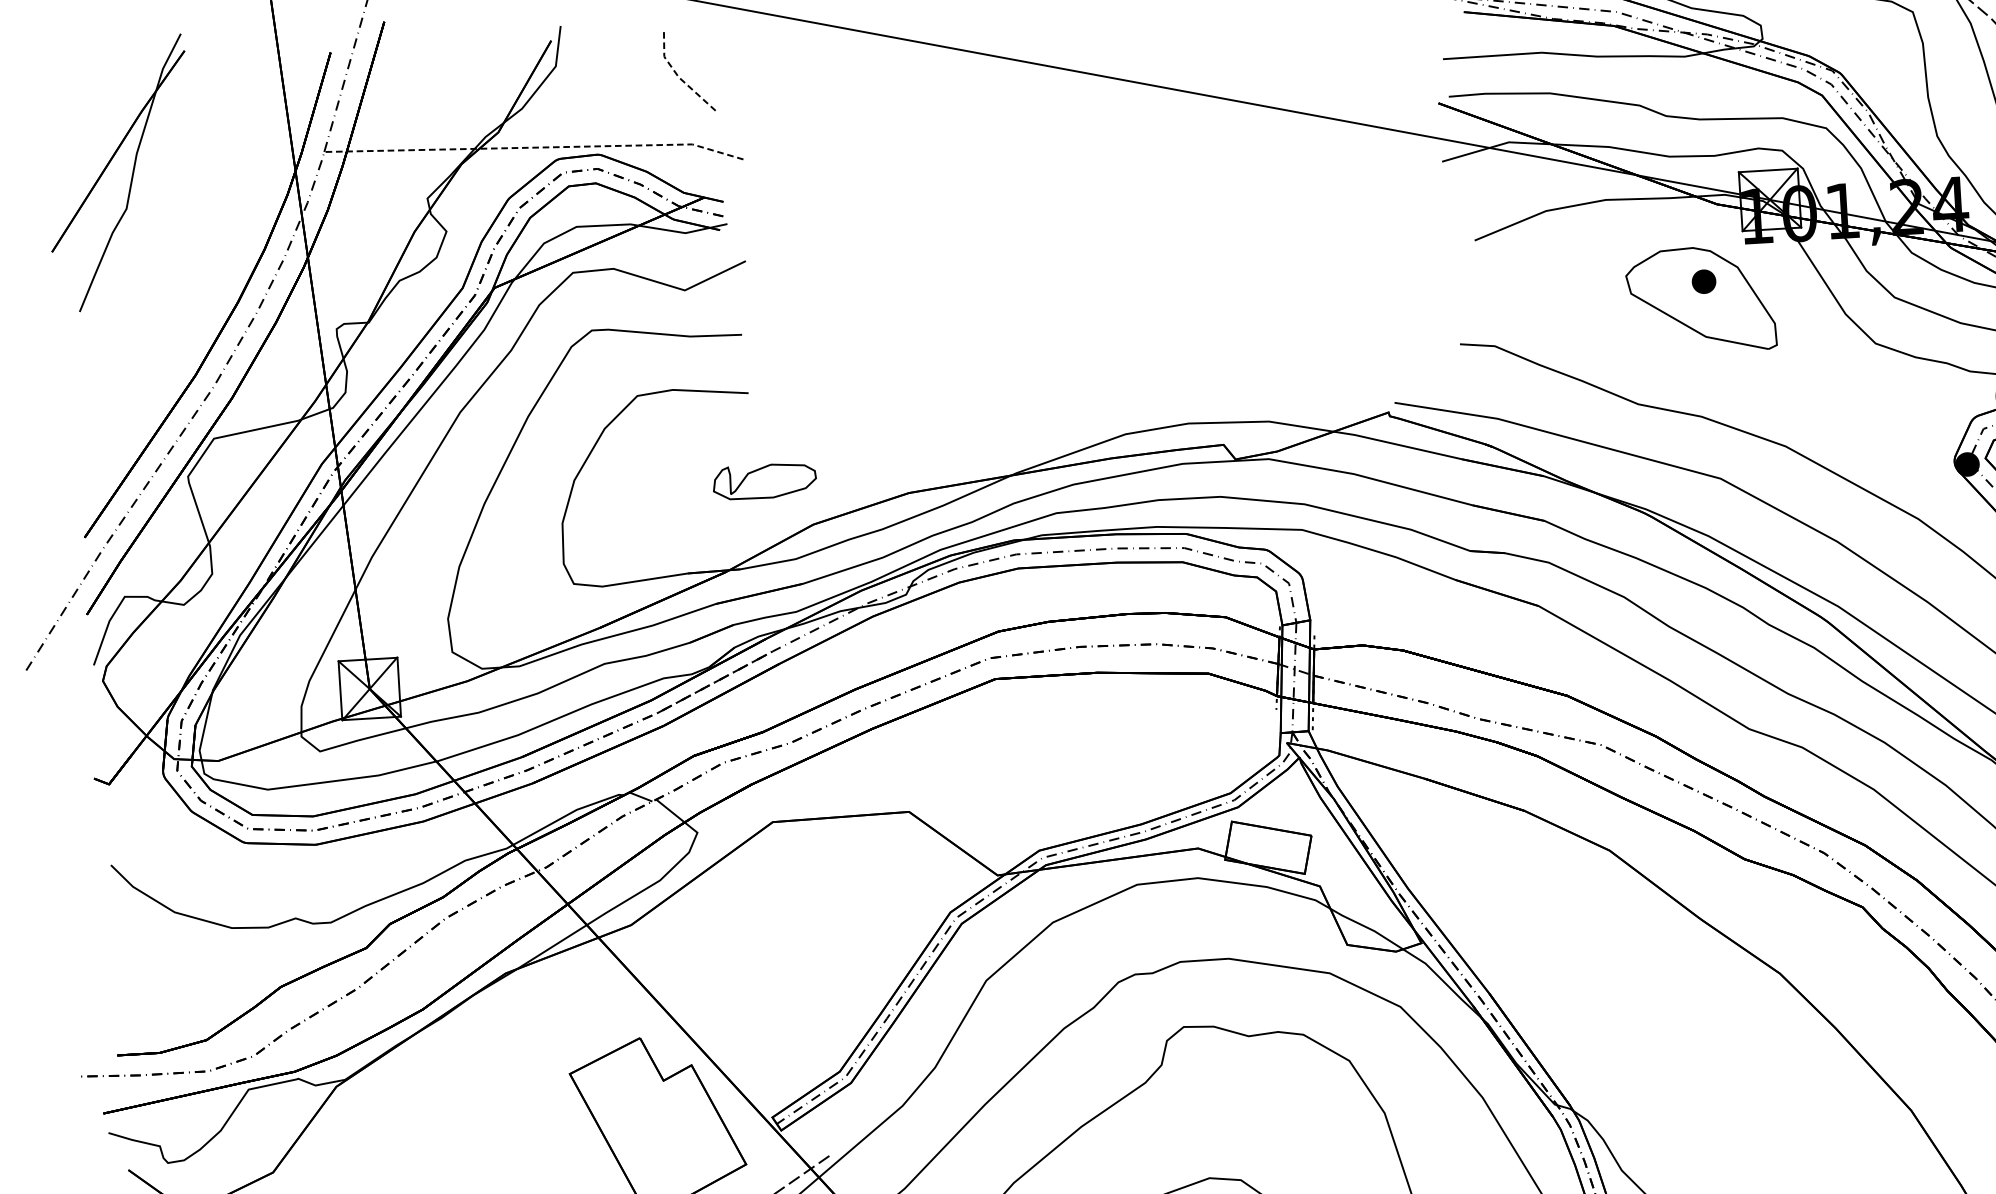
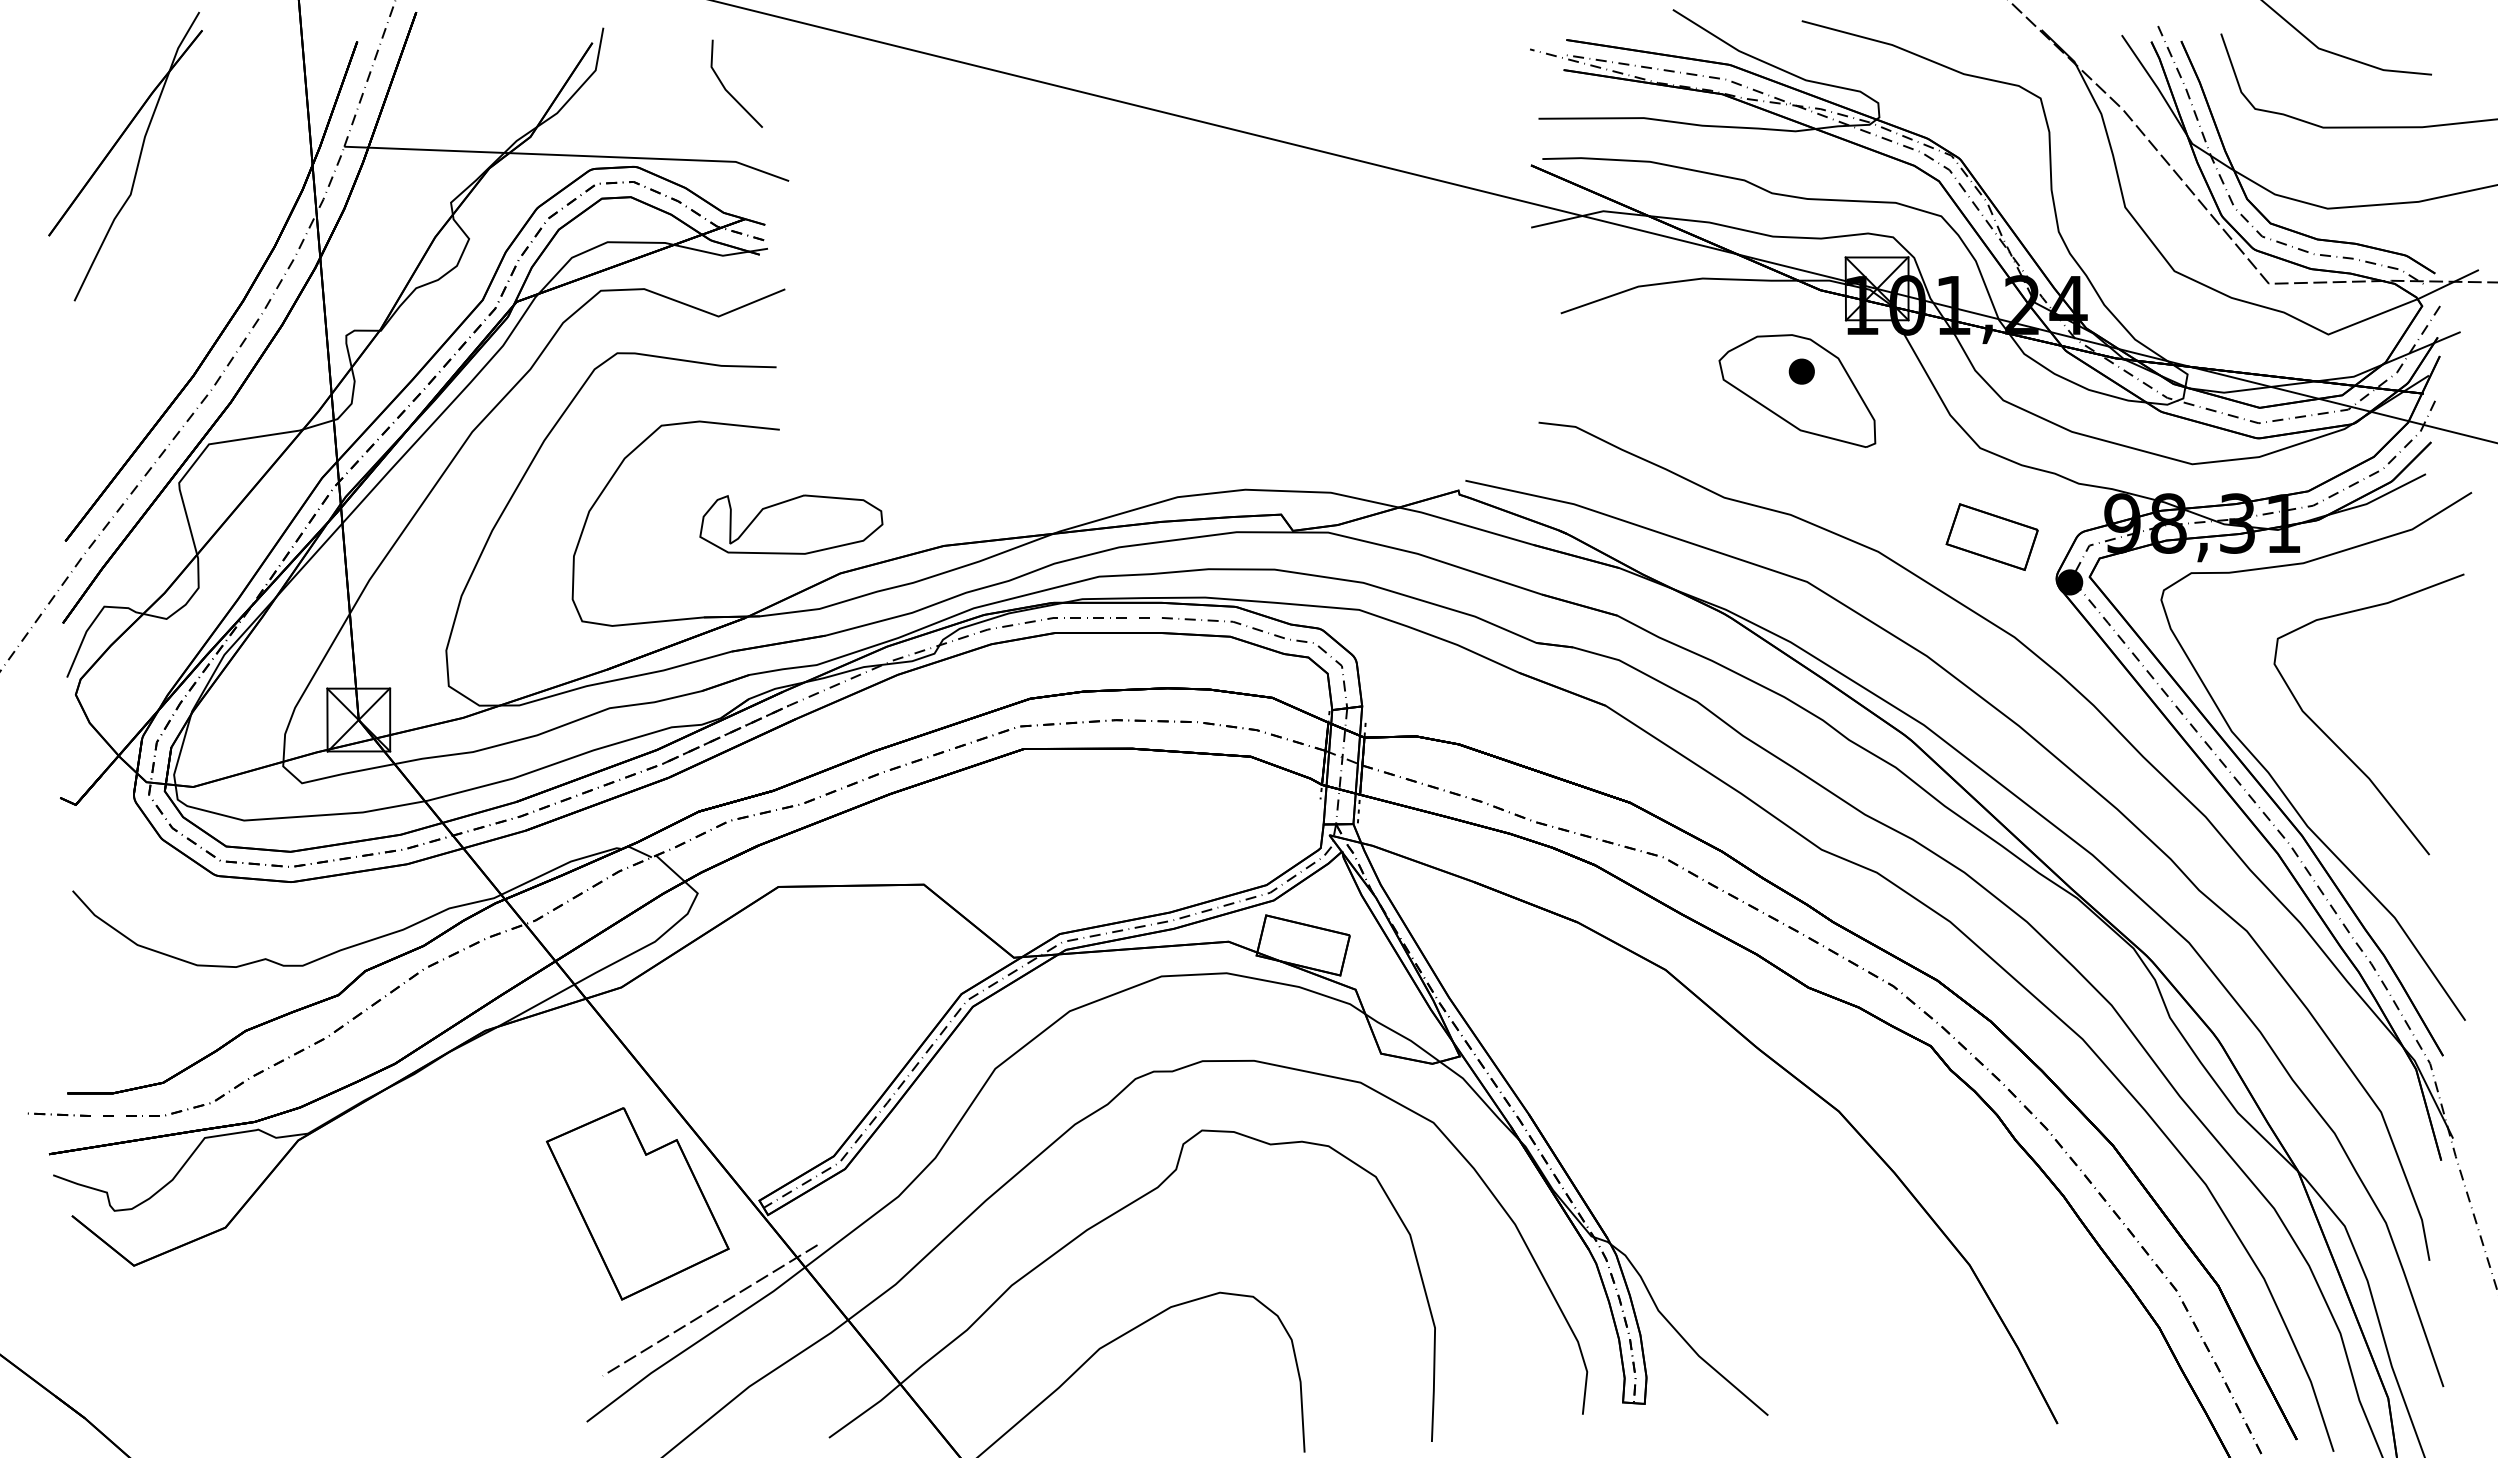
line: (678, 76) -> (725, 88), dashed -> solid
line: (536, 147) -> (569, 155), dashed -> solid
part: (1891, 425) -> (1991, 536), added
part: (764, 481) -> (791, 524), size x1.67

